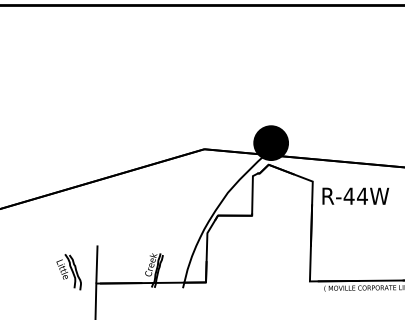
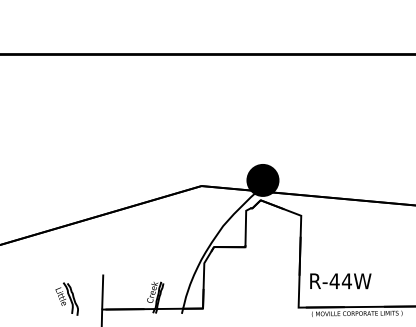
text: (355, 196) -> (340, 281), moved
part: (68, 271) -> (66, 298), moved

